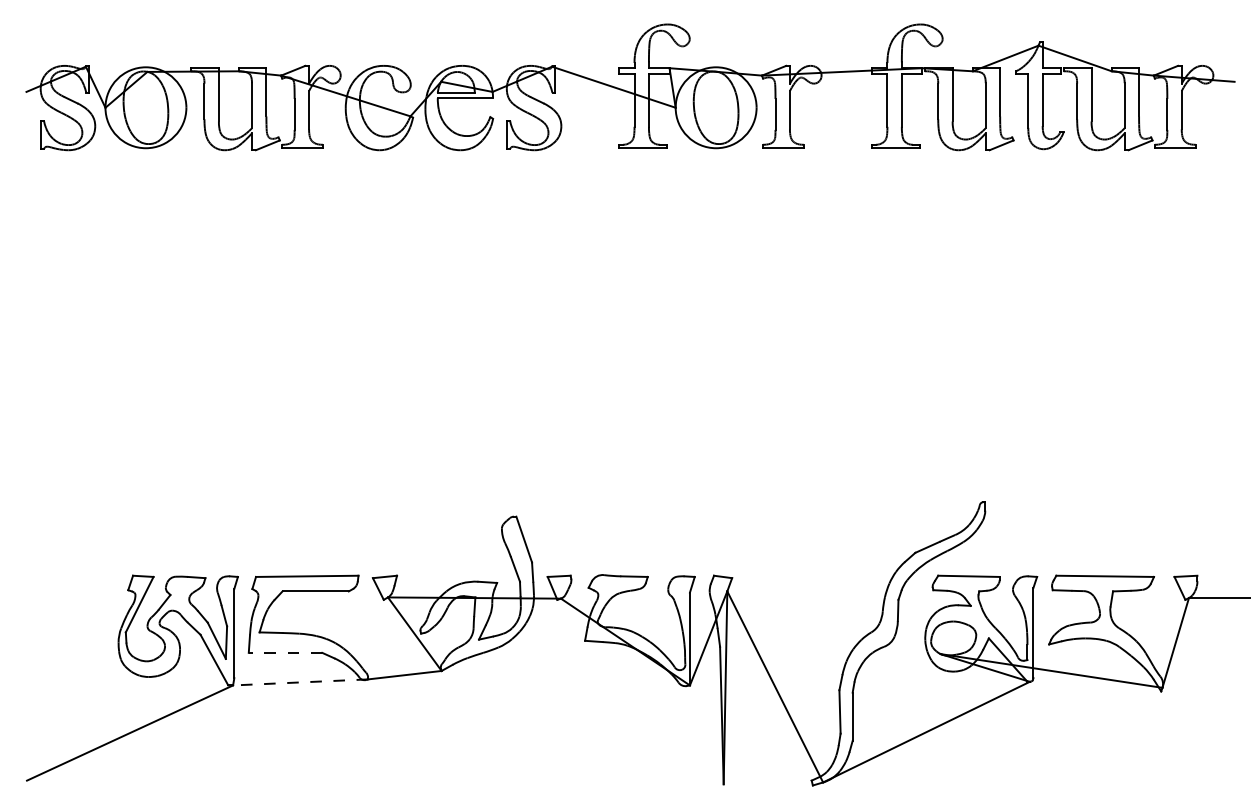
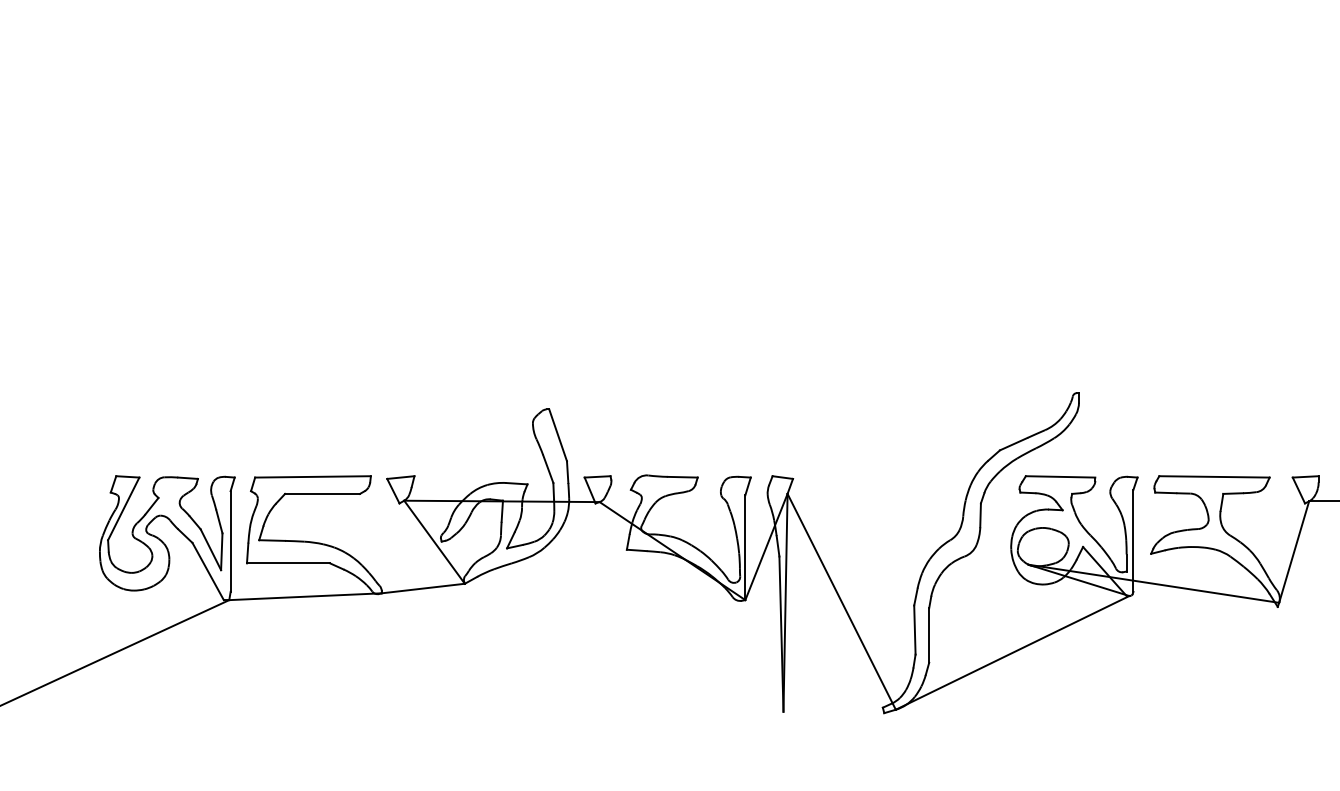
line: (285, 652) -> (288, 562), dashed -> solid
line: (300, 682) -> (305, 596), dashed -> solid

